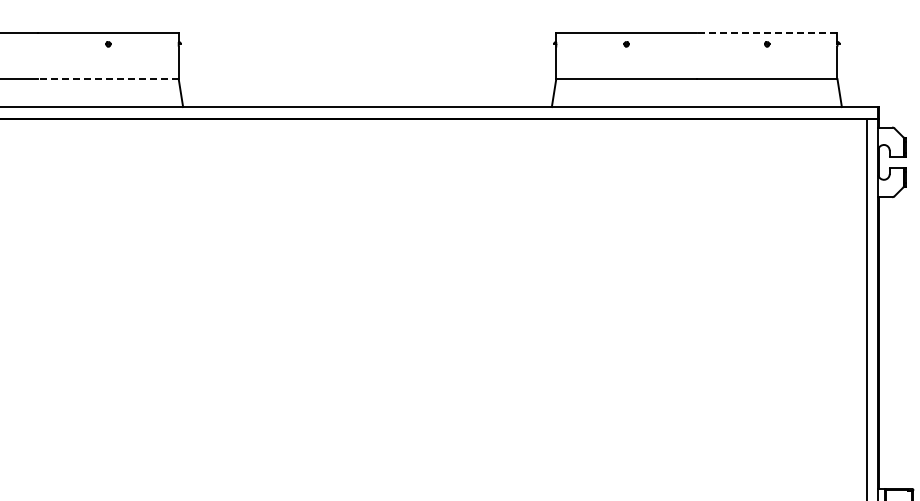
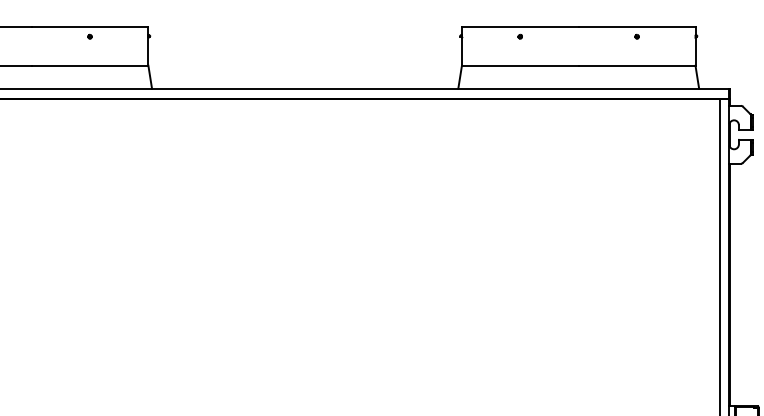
line: (766, 32) -> (636, 26), dashed -> solid
line: (107, 79) -> (89, 65), dashed -> solid

